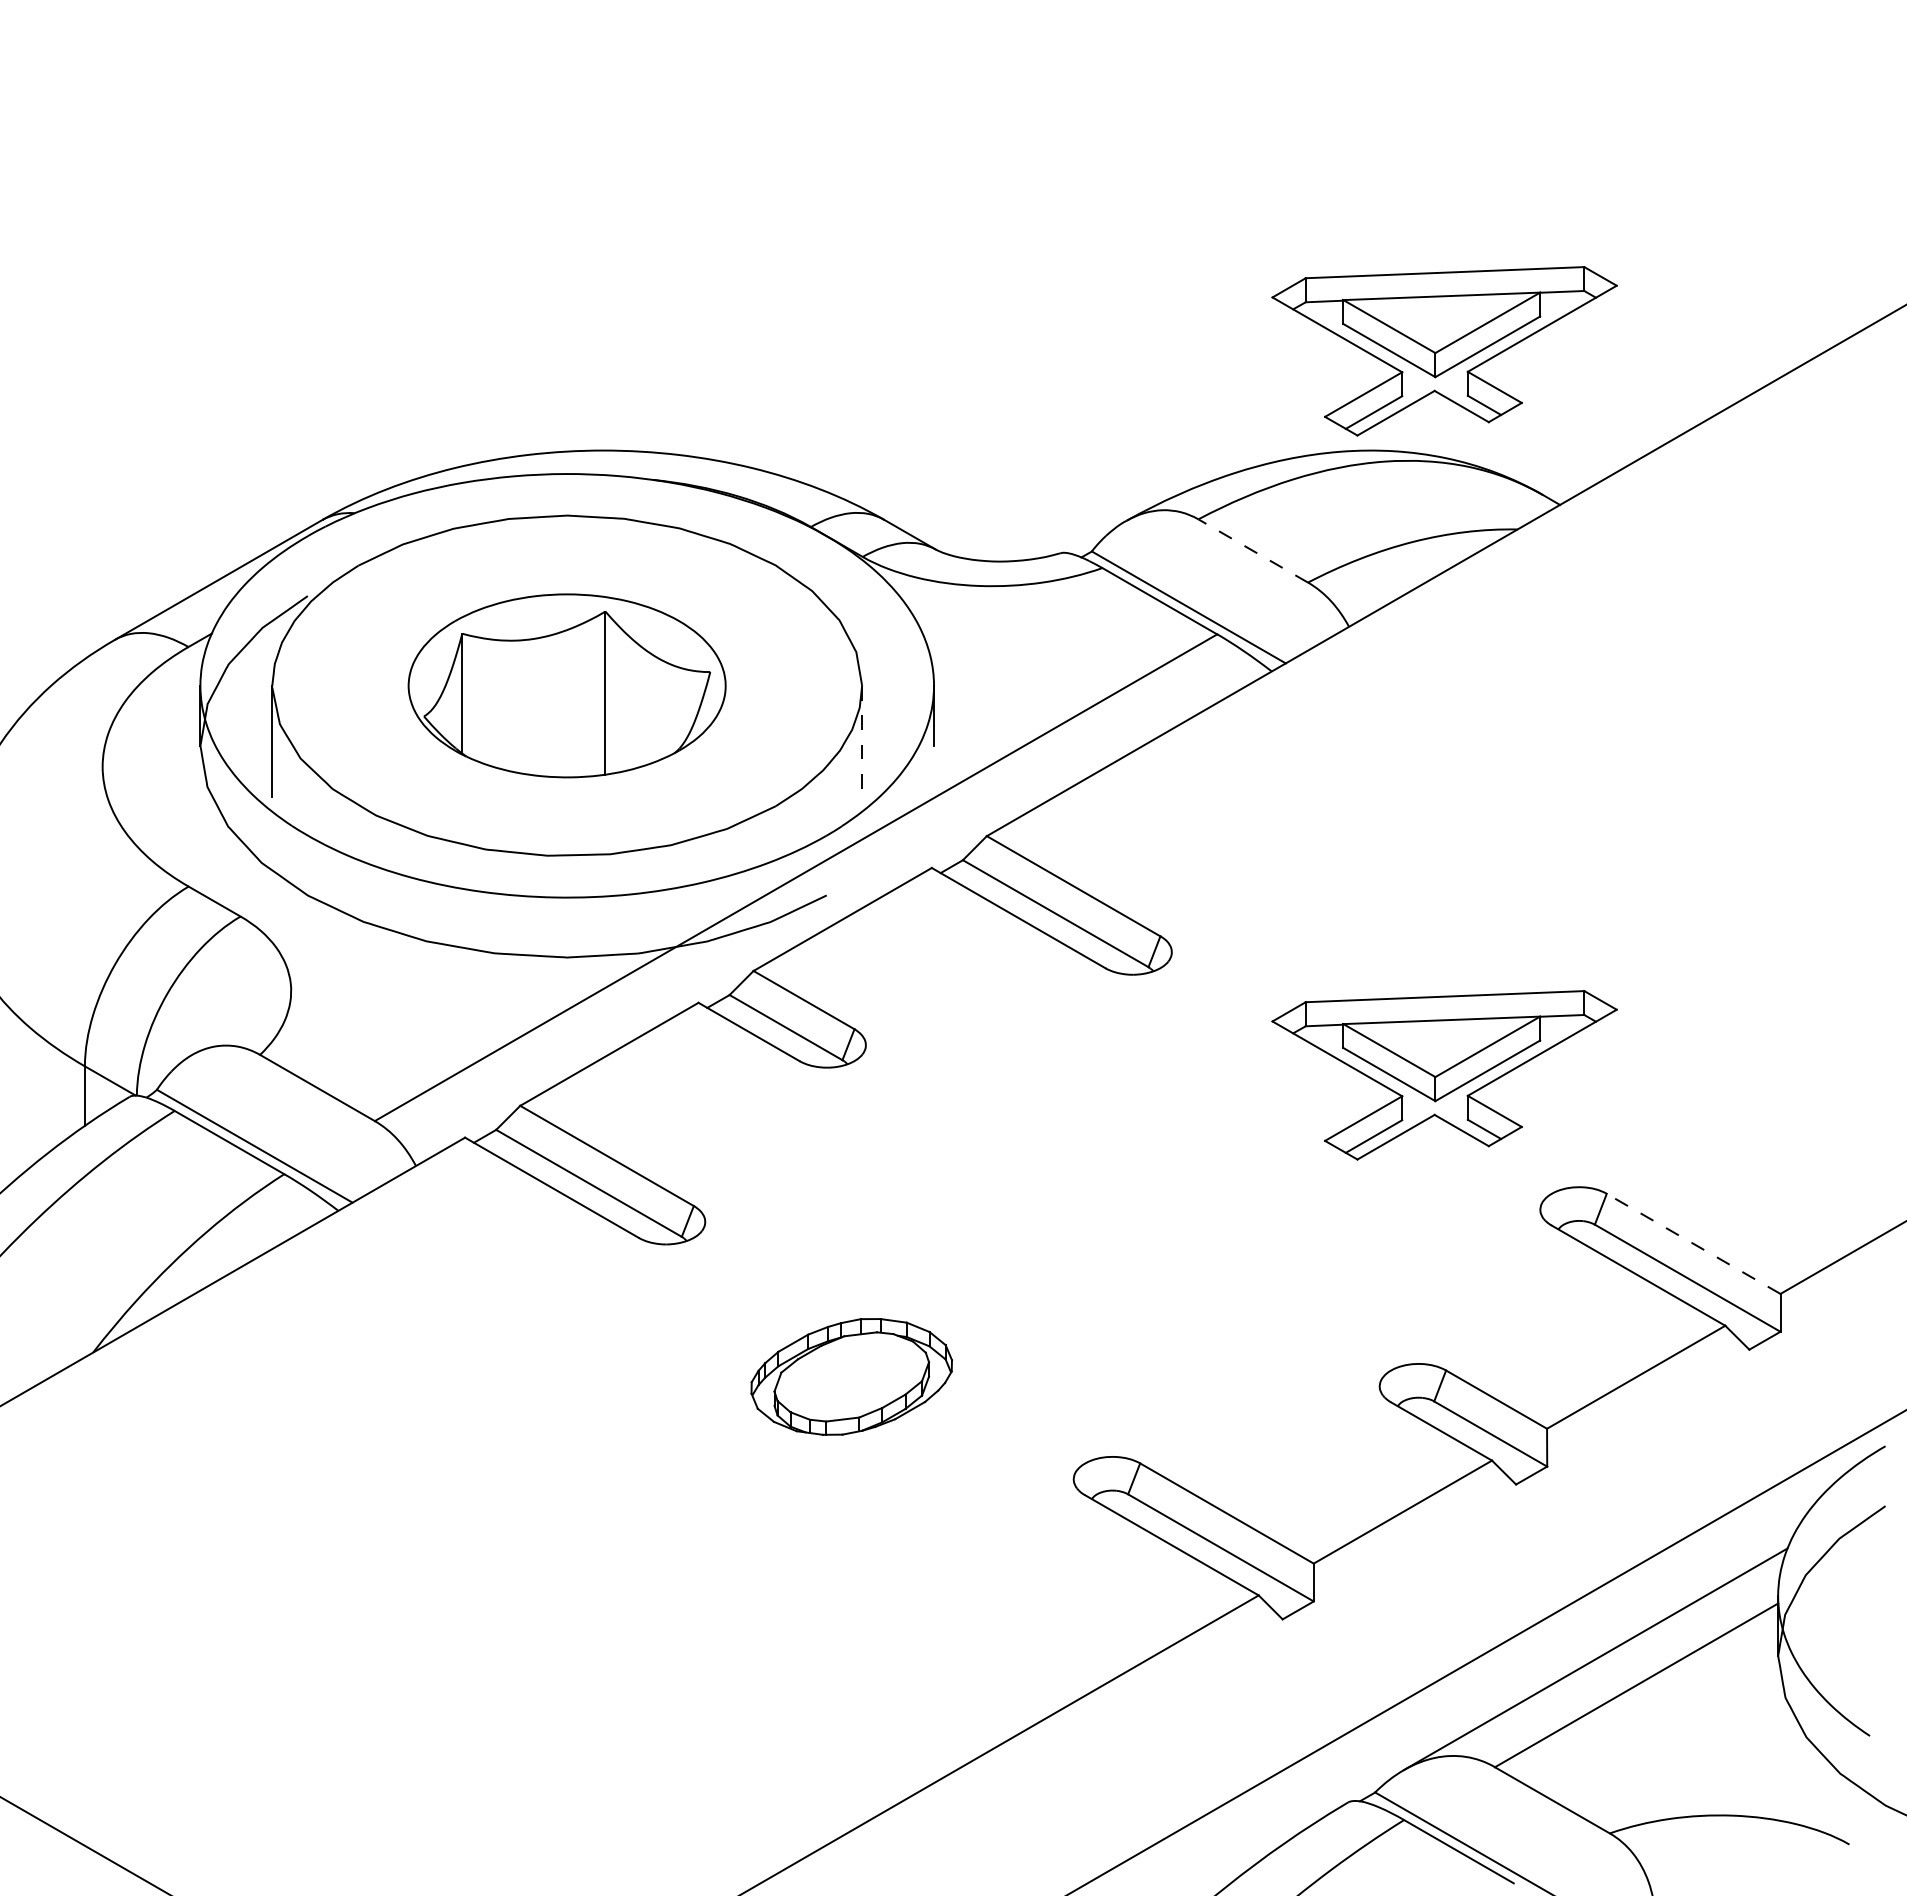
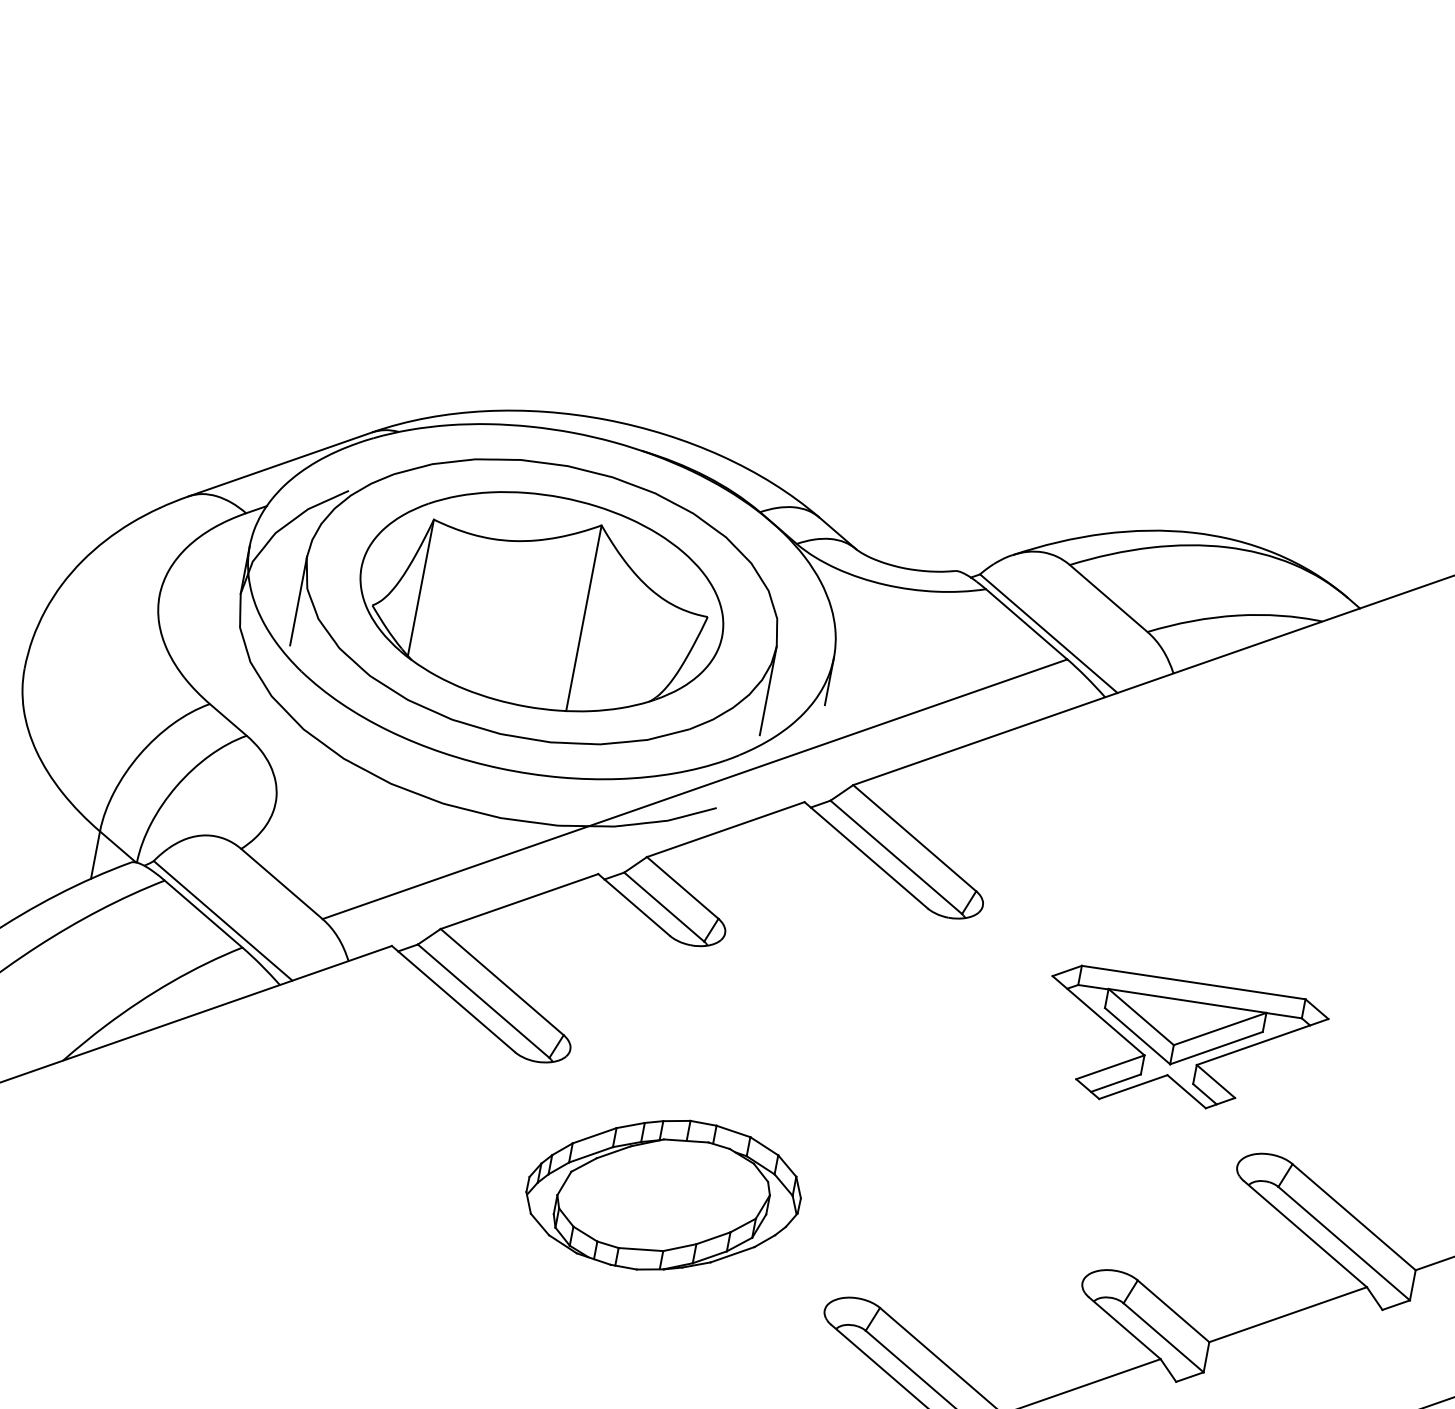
part: (1444, 351) -> (1291, 468), removed
line: (1252, 550) -> (1108, 598), dashed -> solid
part: (566, 685) -> (541, 601), size x1.43
line: (862, 741) -> (768, 690), dashed -> solid
line: (1693, 1243) -> (1354, 1216), dashed -> solid
part: (851, 1376) -> (663, 1194), size x1.67

